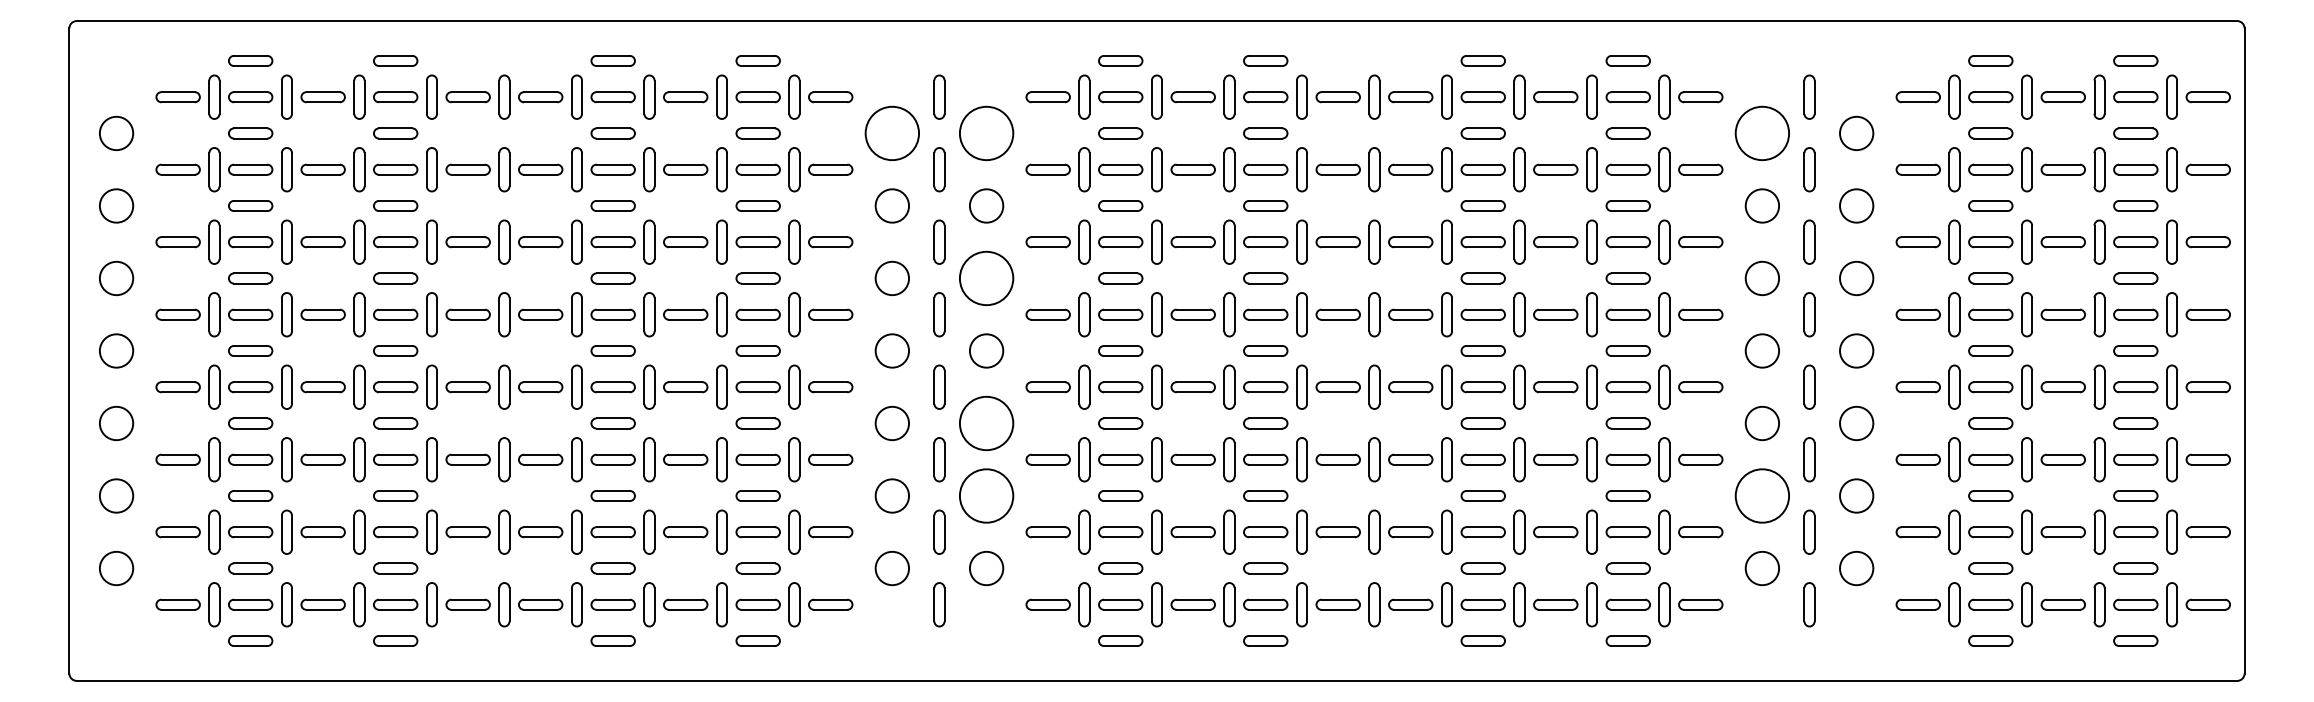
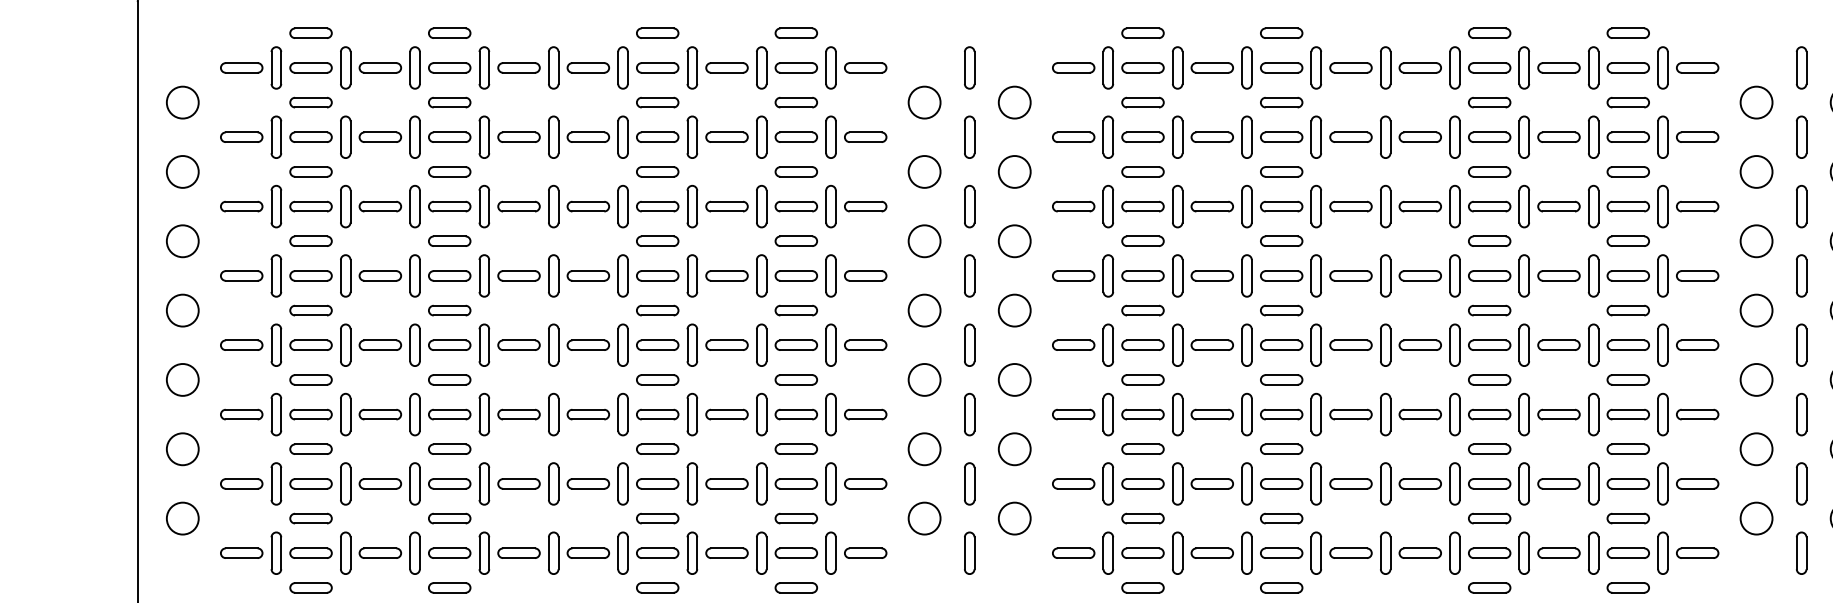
circle: (892, 133) -> (924, 102), size x0.62
circle: (986, 133) -> (1014, 102), size x0.62
circle: (1762, 133) -> (1756, 102), size x0.62
circle: (986, 278) -> (1014, 241), size x0.62
circle: (986, 423) -> (1014, 379), size x0.62
circle: (986, 495) -> (1014, 448), size x0.62
circle: (1762, 495) -> (1756, 448), size x0.62

